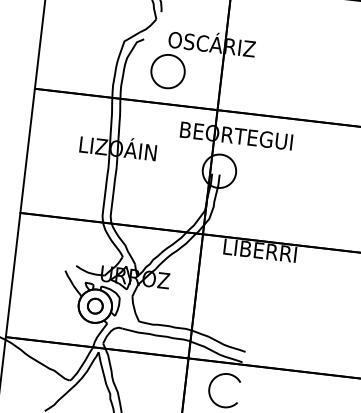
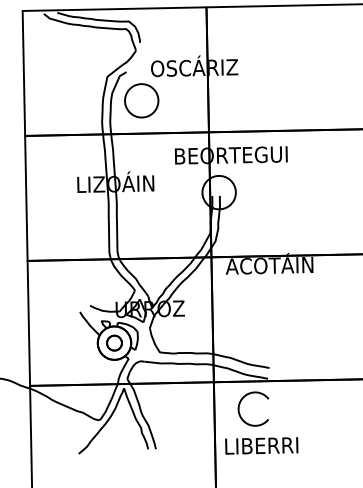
part: (167, 71) -> (141, 100), moved
text: (259, 248) -> (269, 263), LIBERRI -> ACOTÁIN

